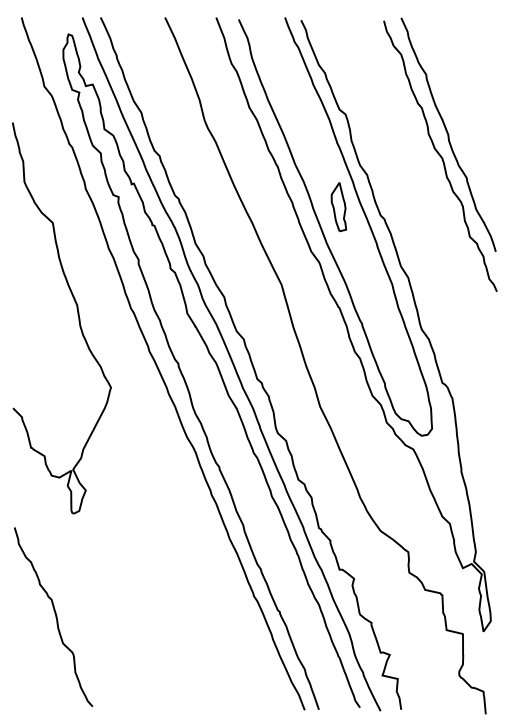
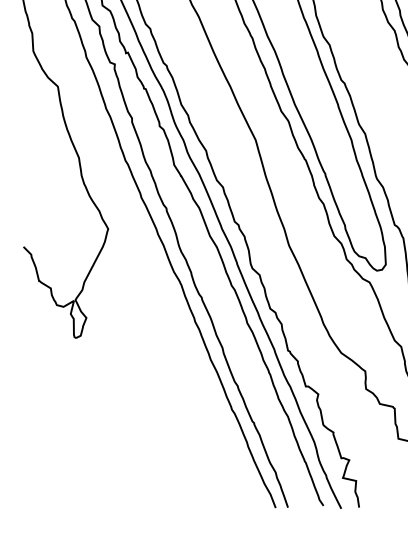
part: (338, 206) -> (304, 72), removed
curve: (55, 616) -> (60, 426), removed

